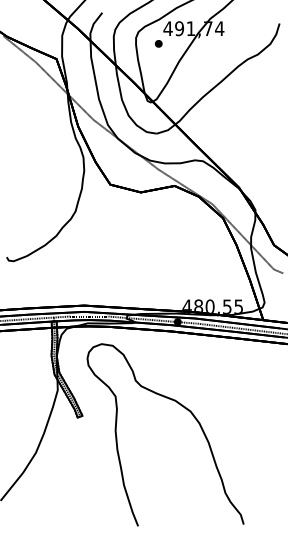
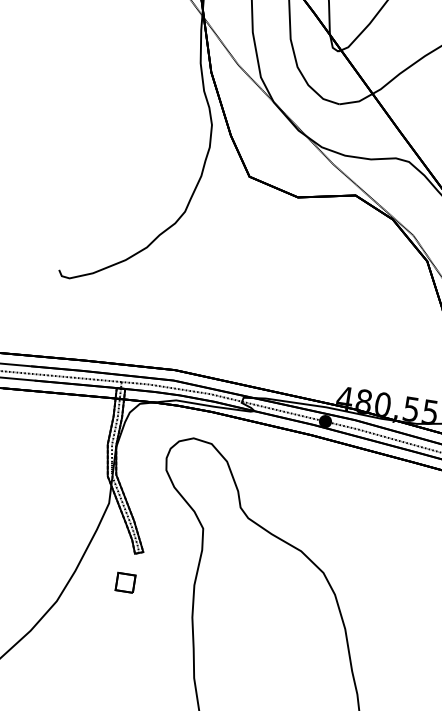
part: (74, 435) -> (125, 582), added

